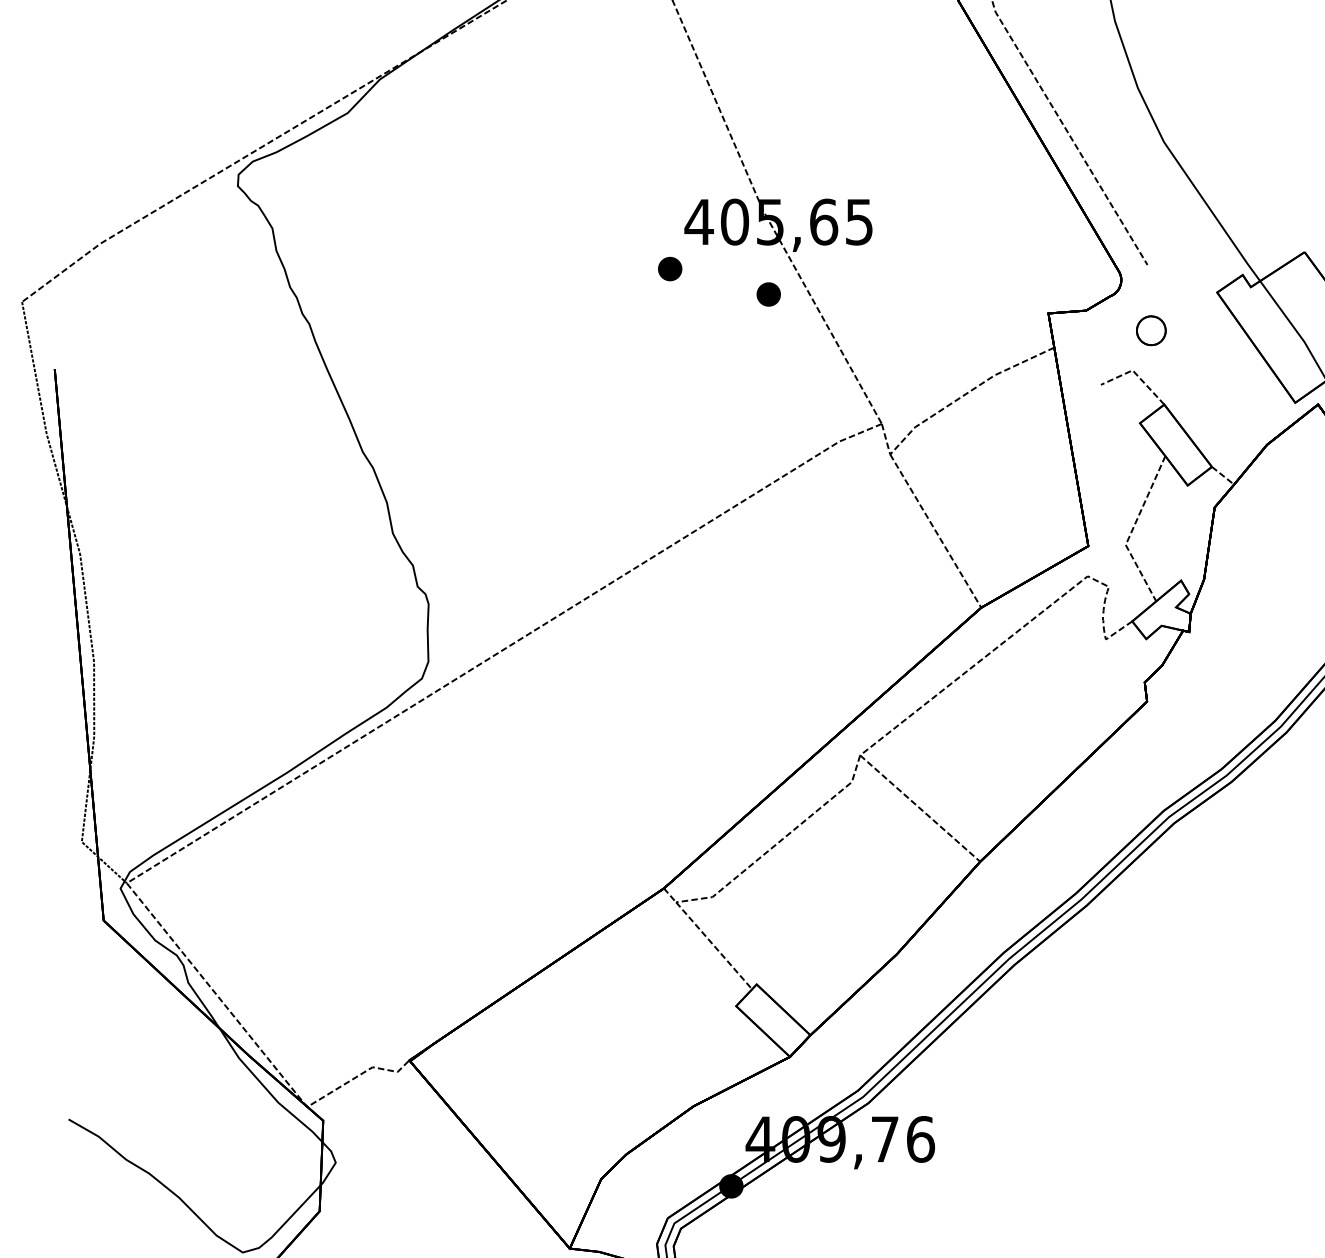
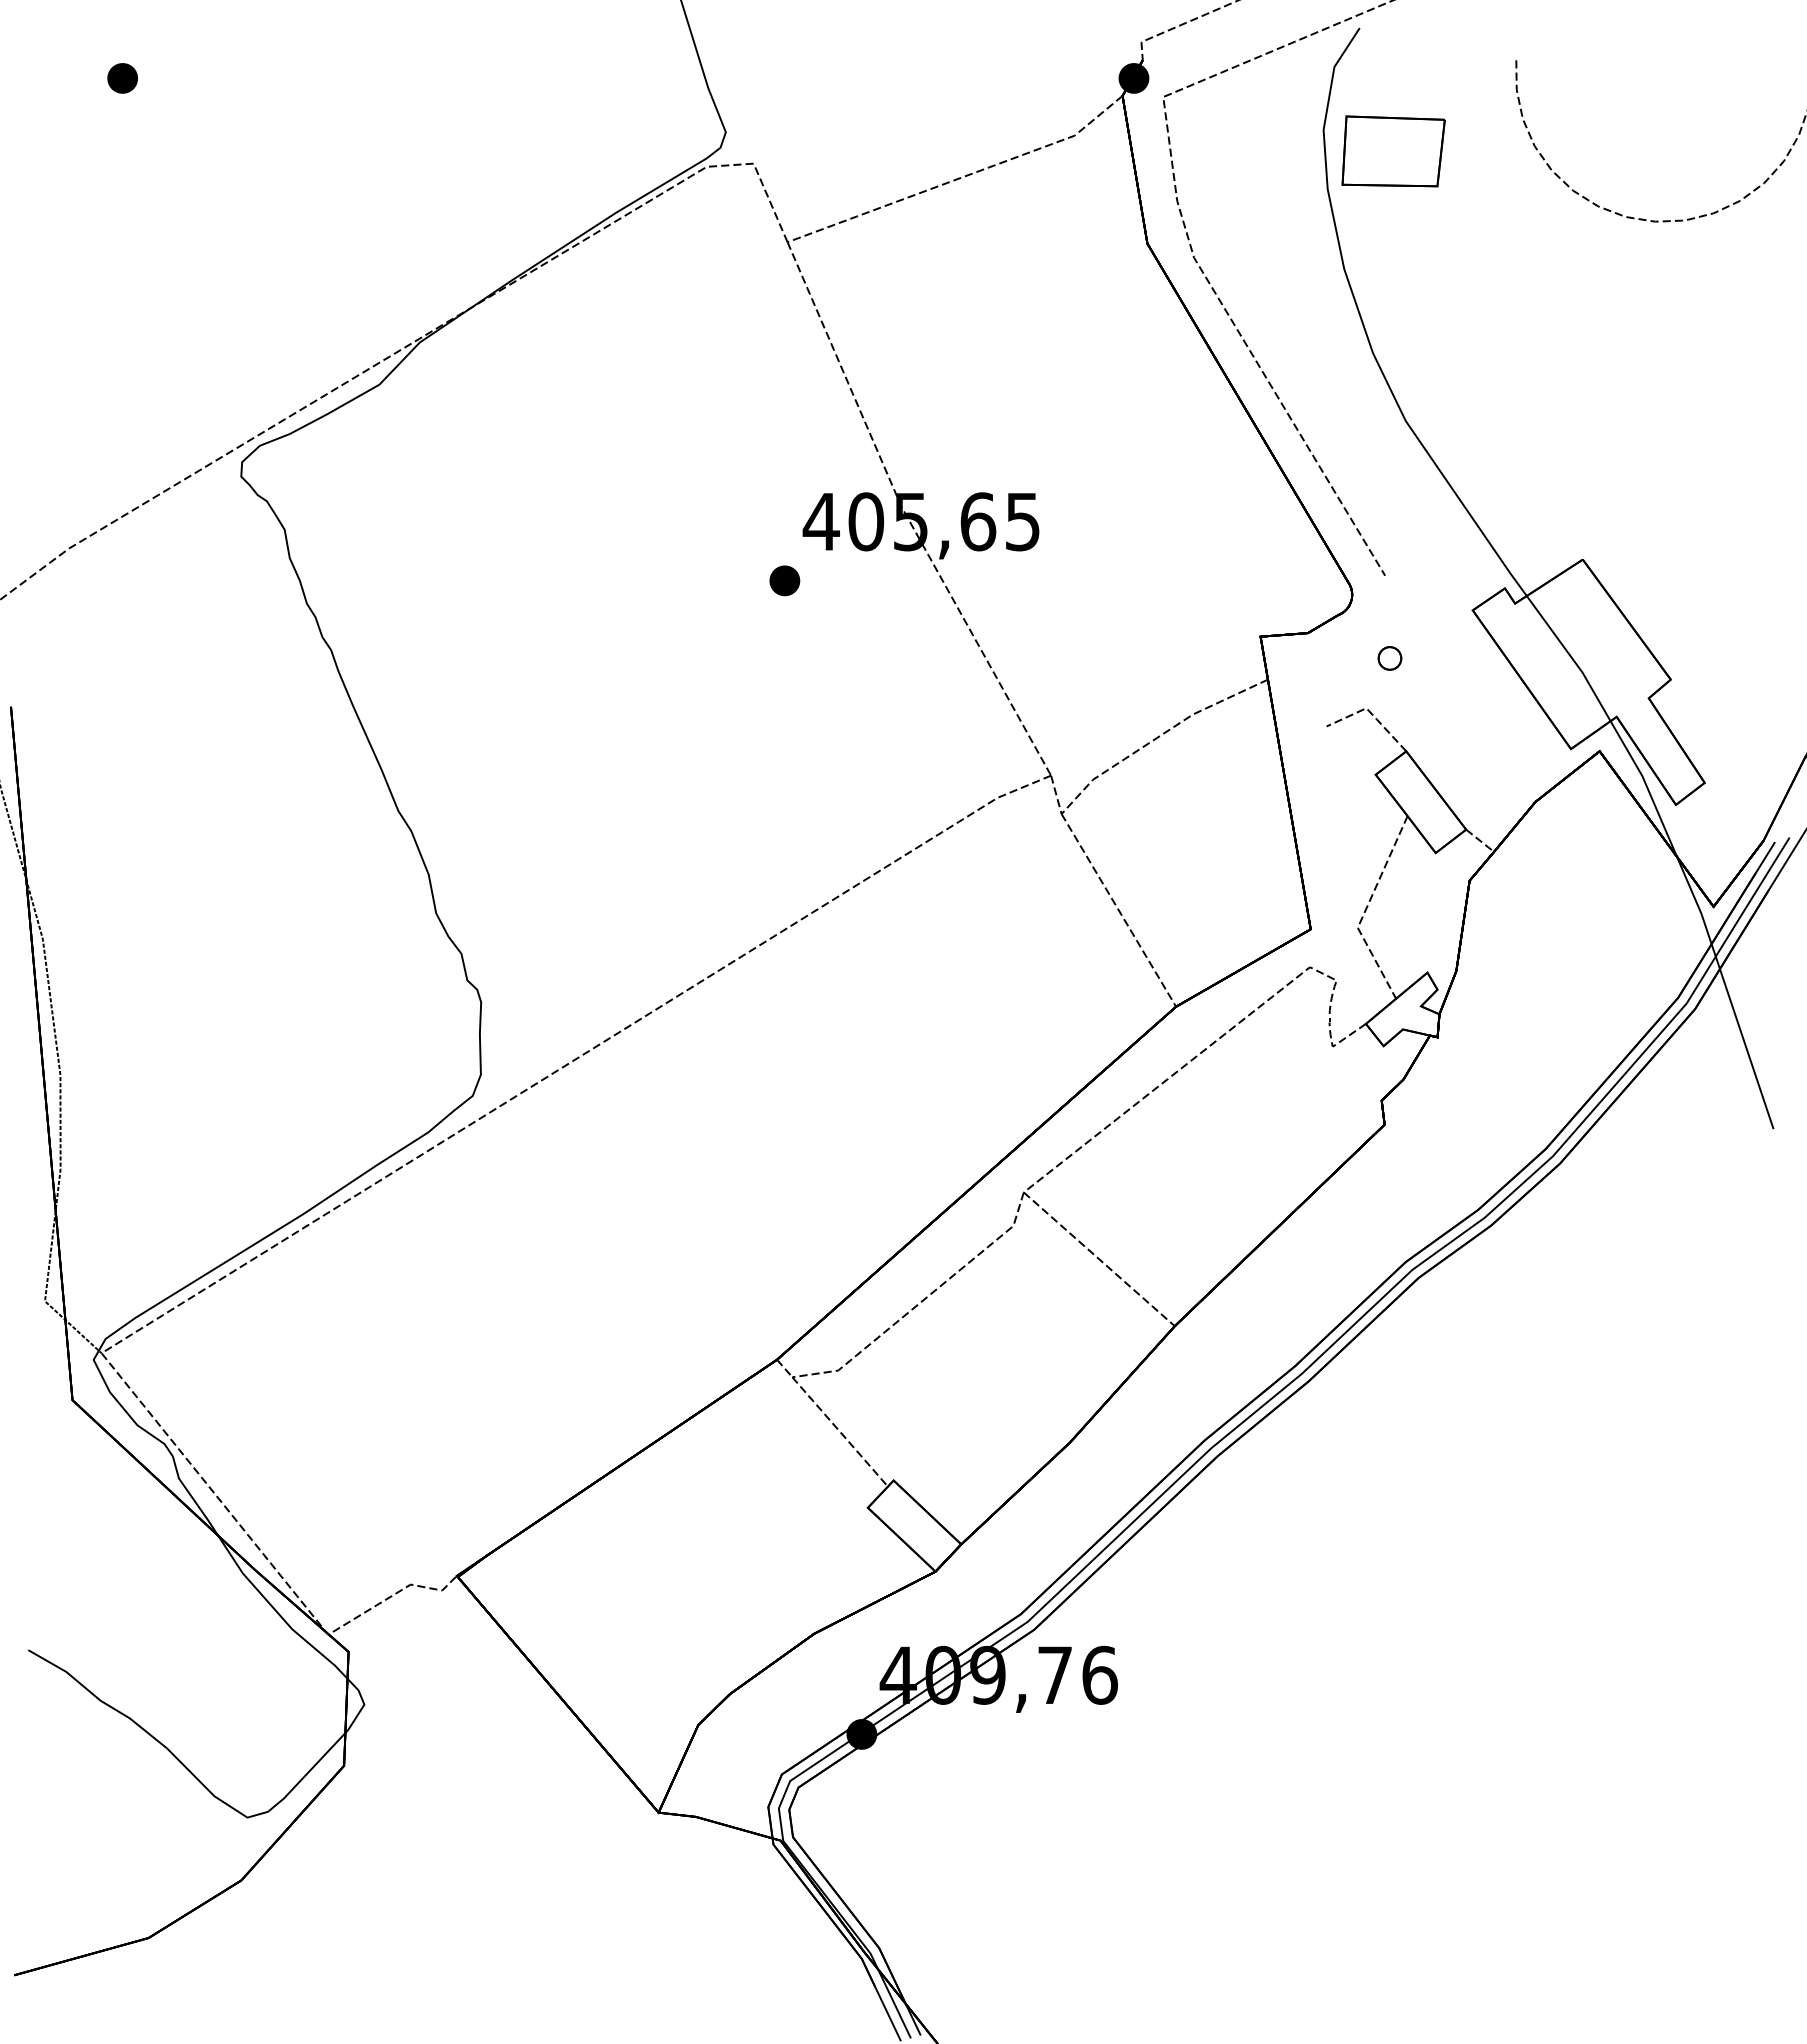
part: (768, 294) -> (908, 612), removed
part: (1150, 330) -> (1389, 658), size x0.62

